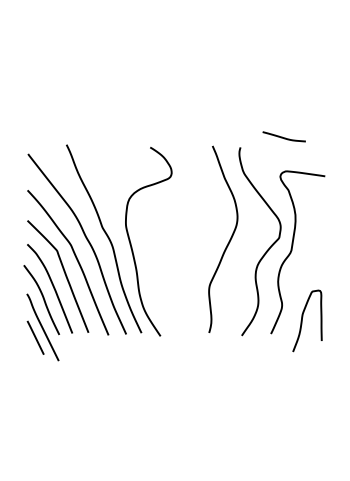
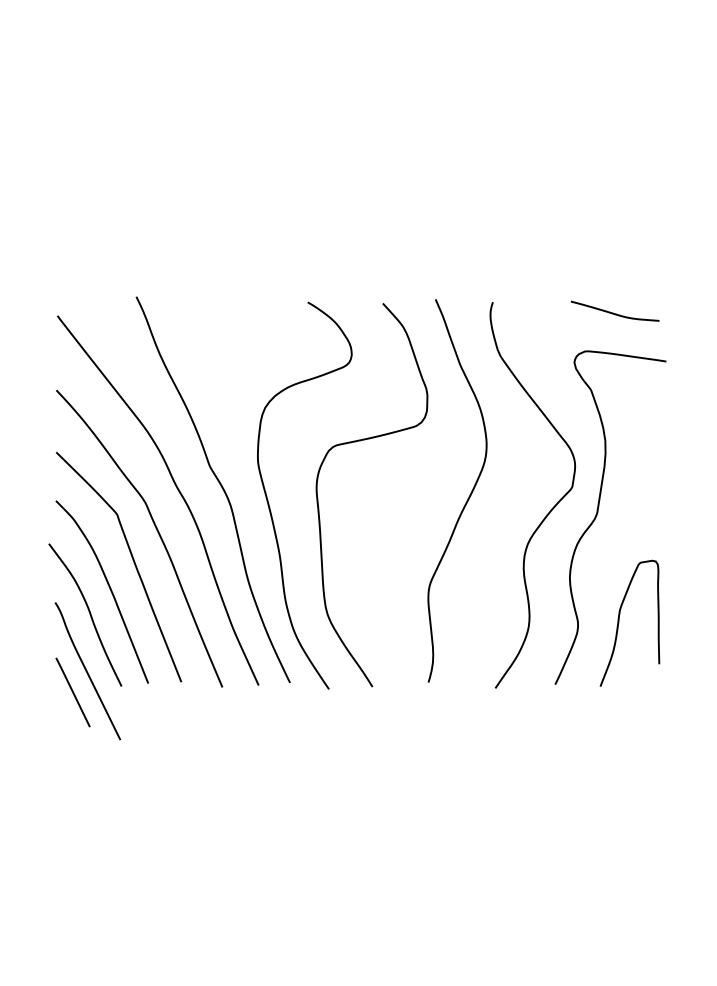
curve: (282, 136) -> (611, 310), moved
curve: (156, 246) -> (320, 505), added
curve: (303, 317) -> (621, 615), moved

